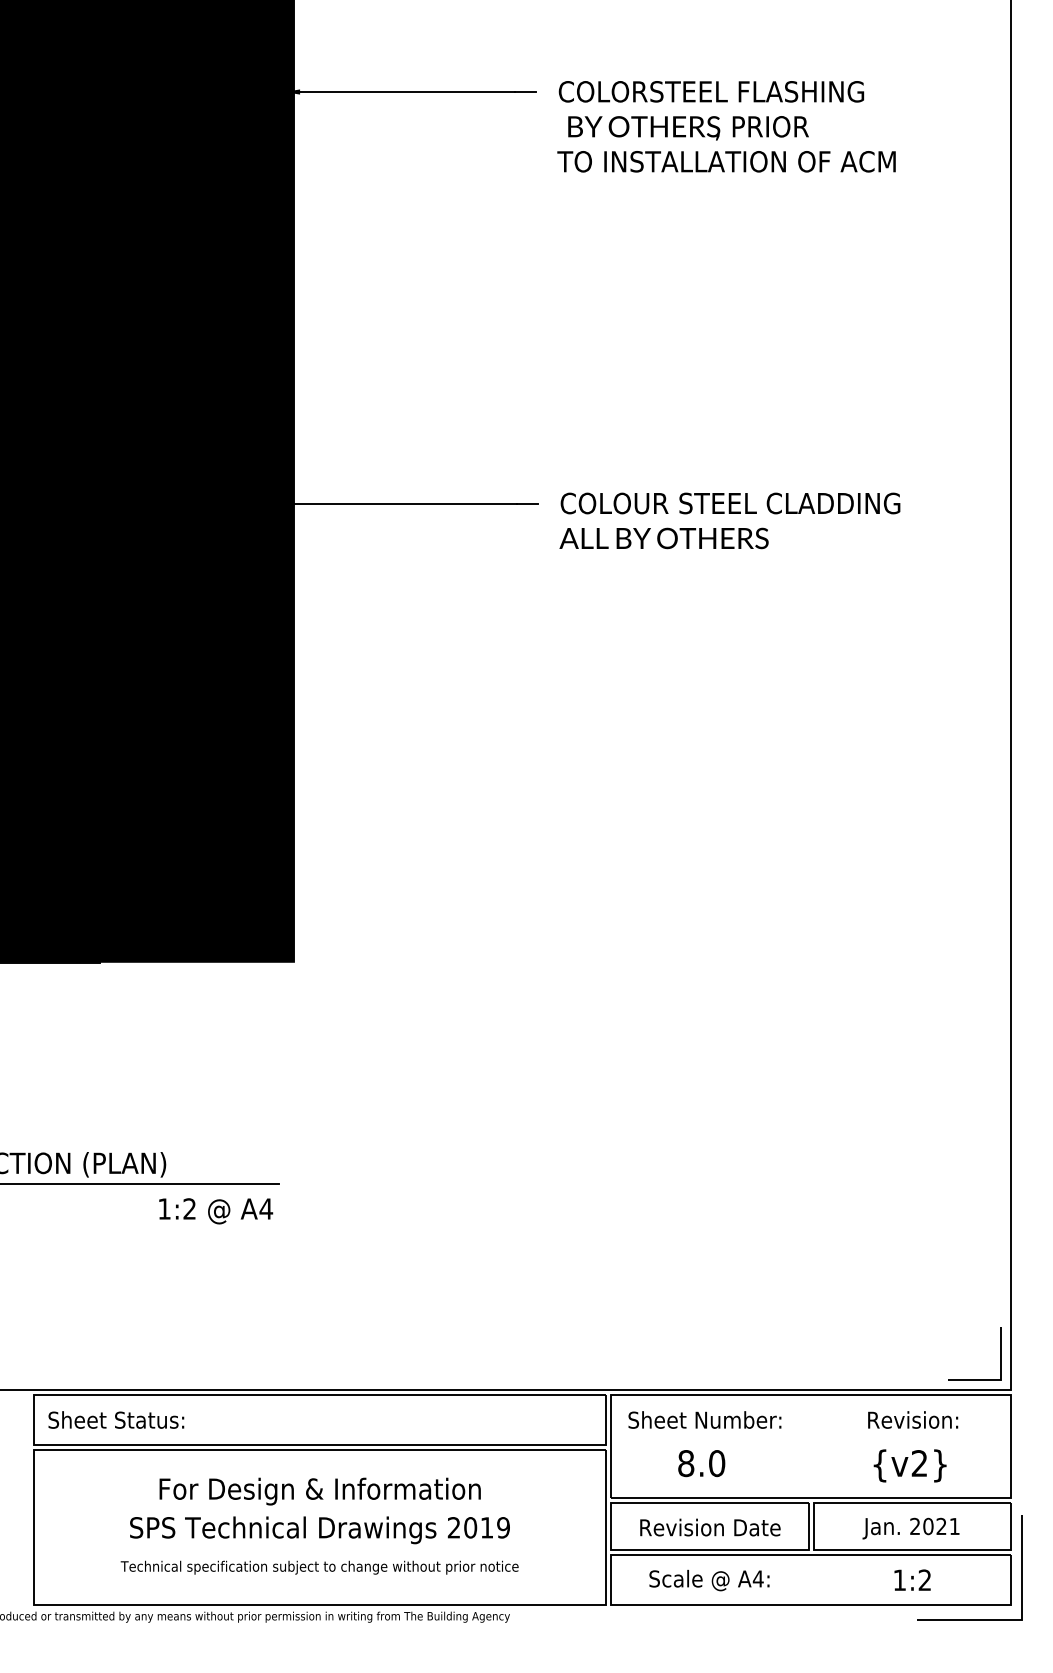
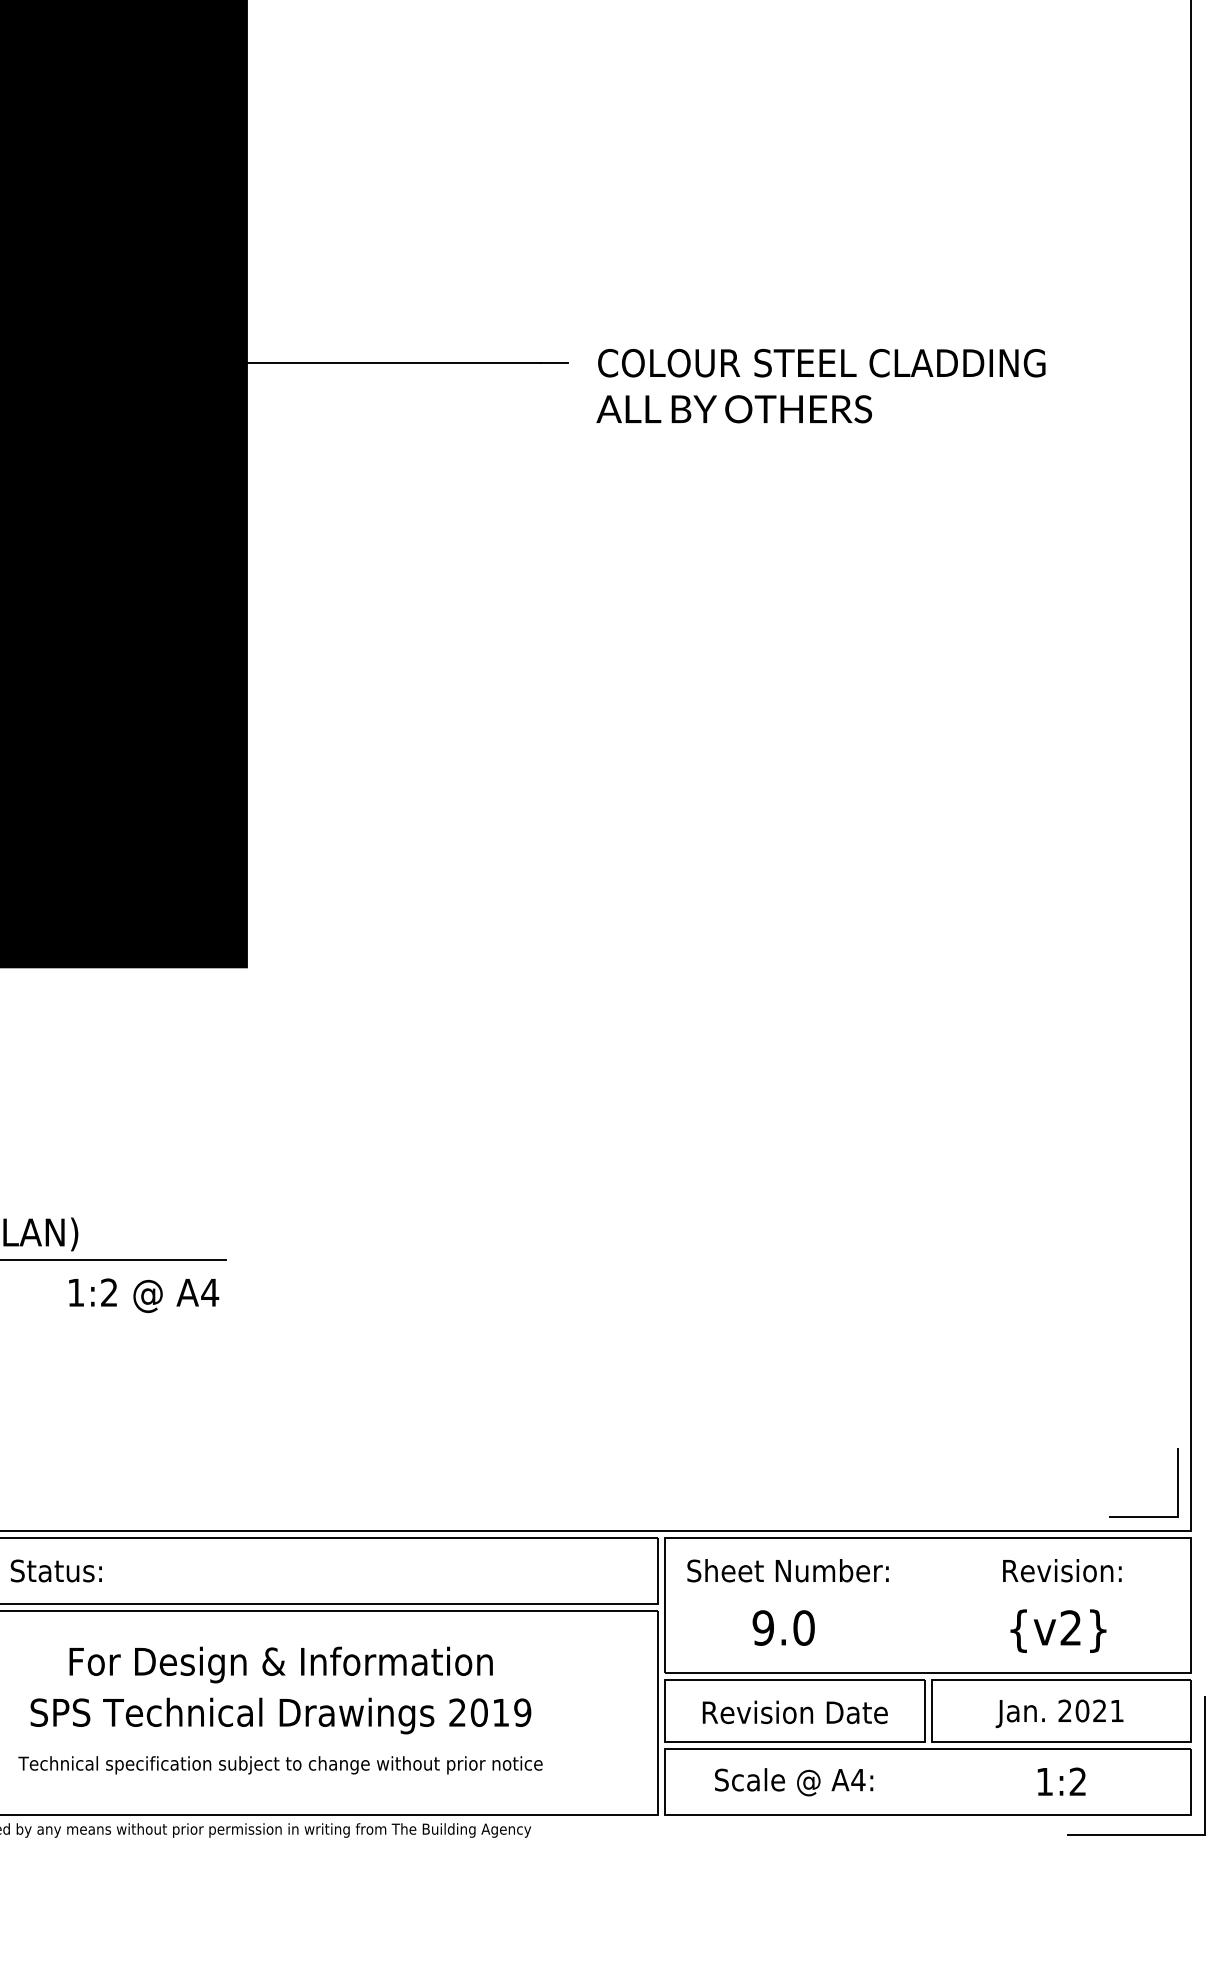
text: (686, 1463) -> (763, 1627), 8.0 -> 9.0

